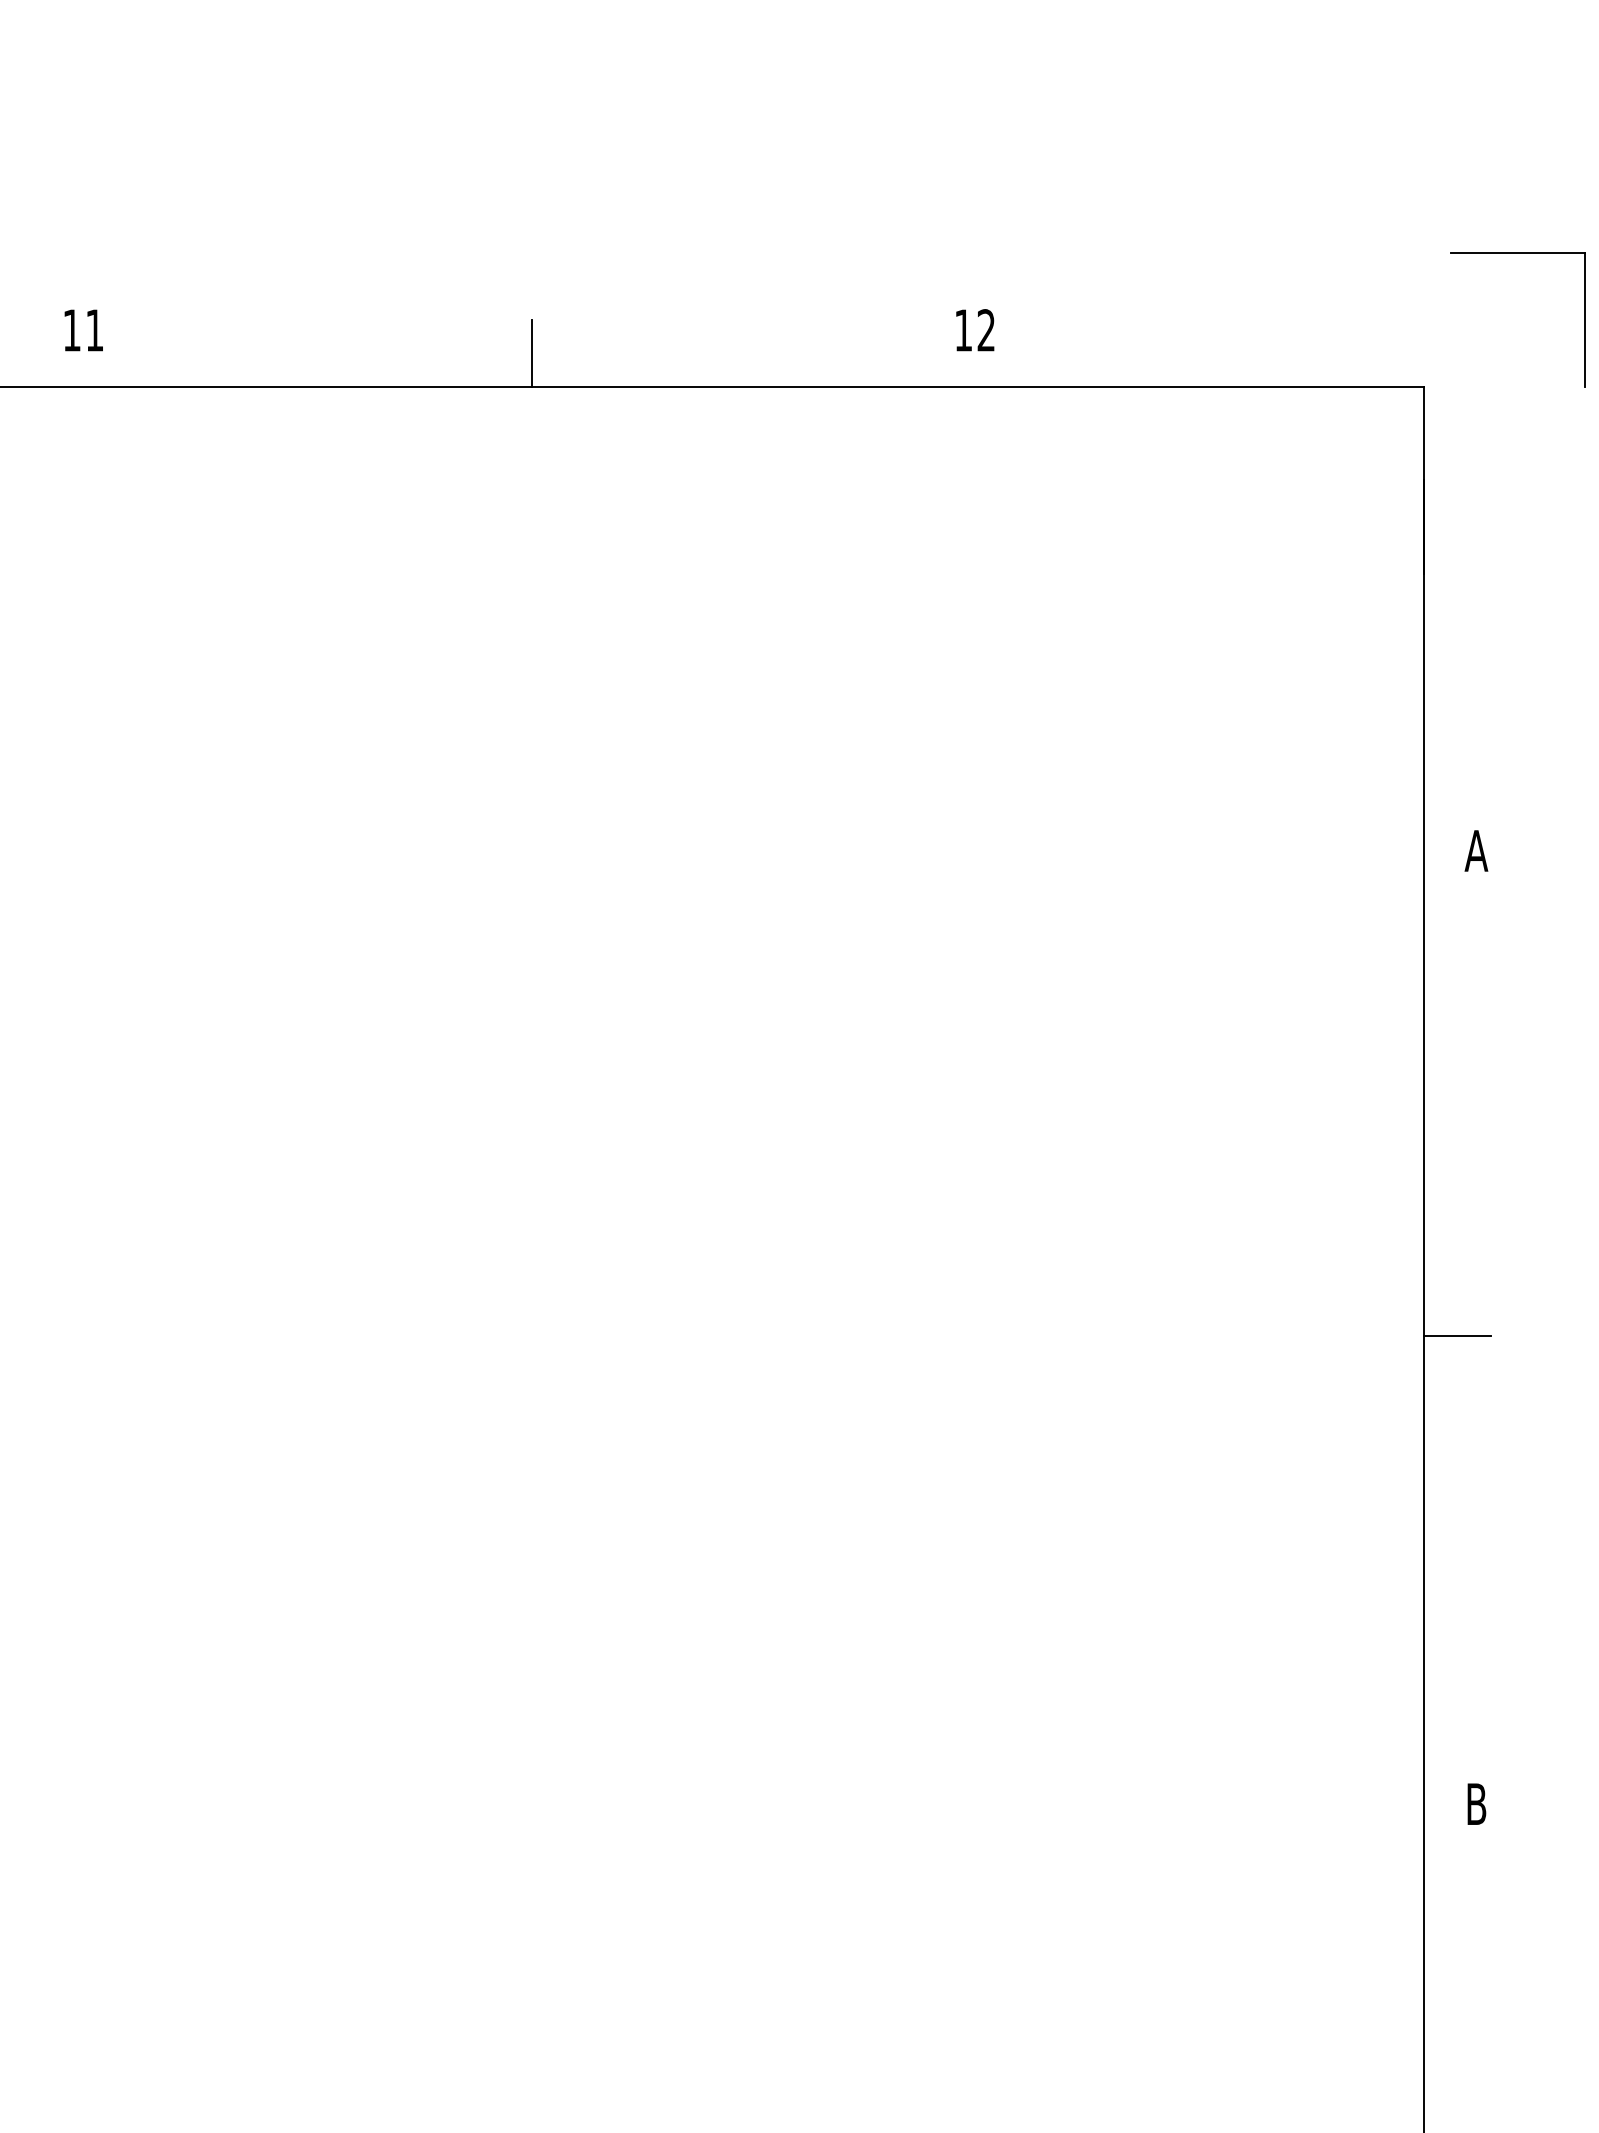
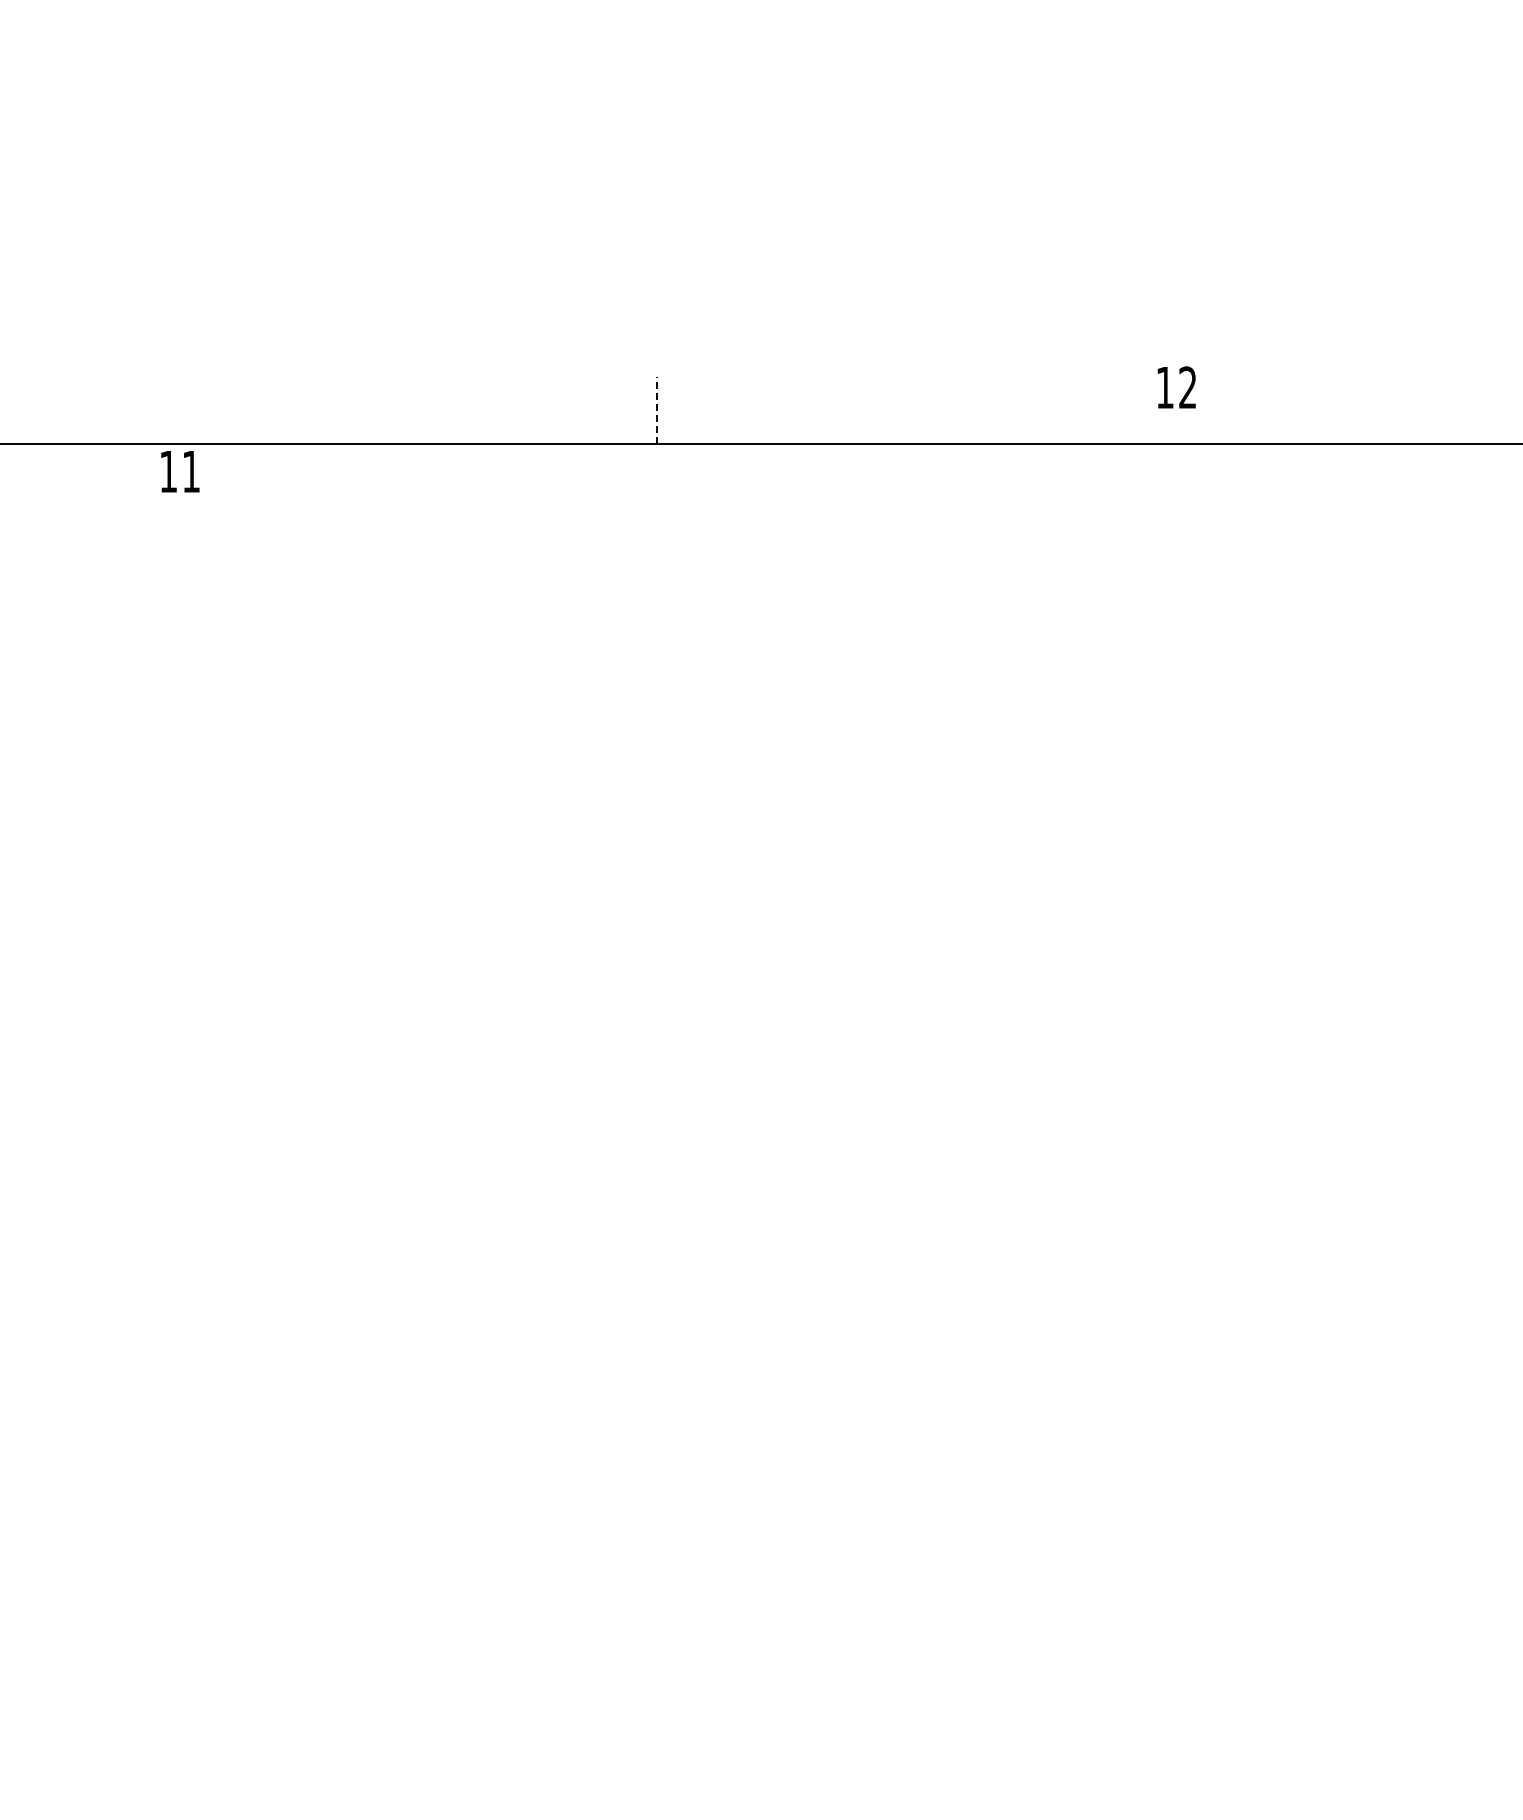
text: (83, 330) -> (180, 471), moved
text: (975, 330) -> (1177, 387), moved
line: (531, 352) -> (657, 409), solid -> dashed

